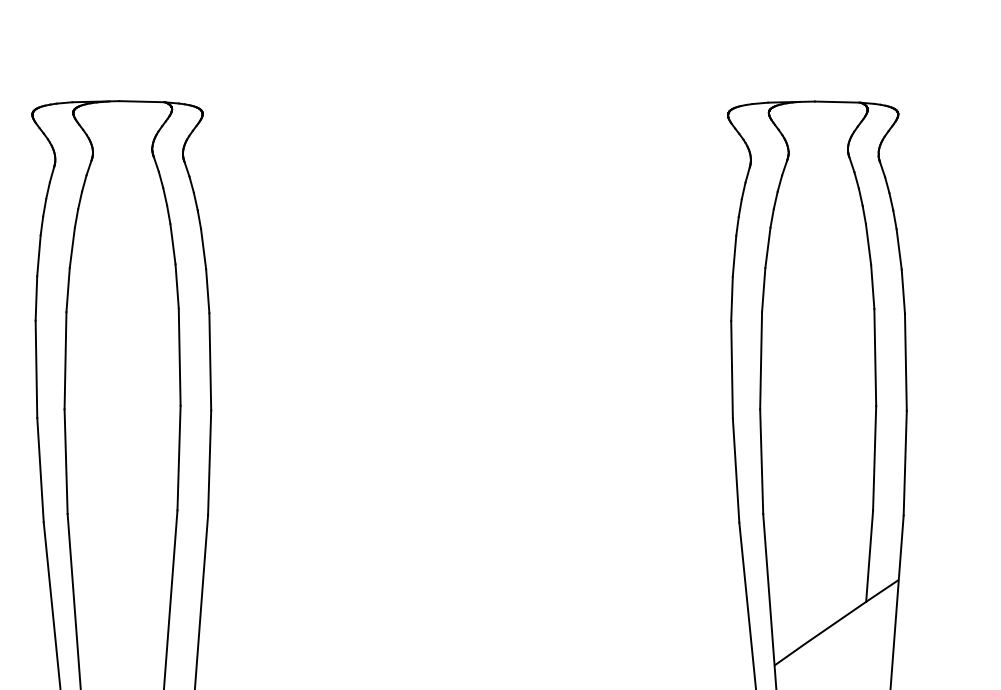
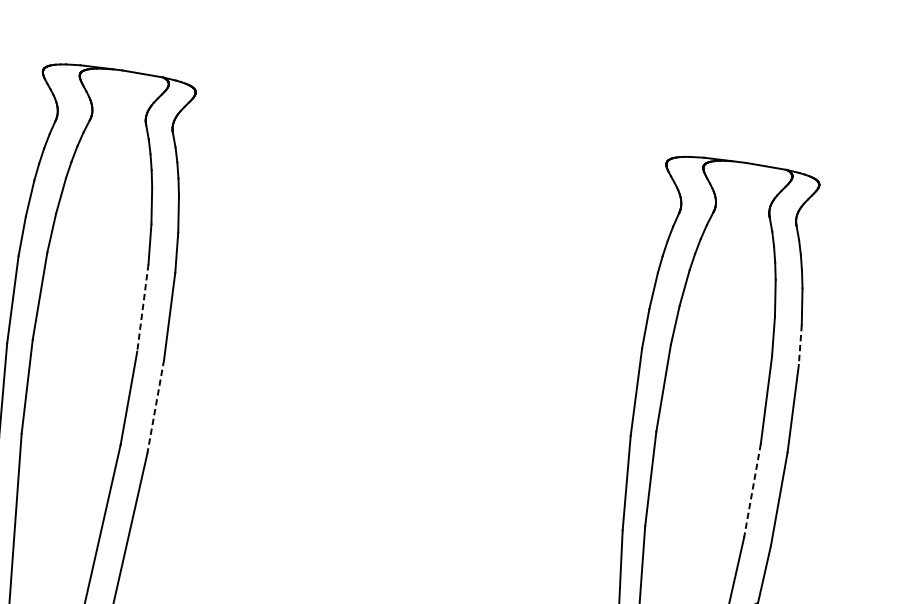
line: (903, 292) -> (800, 345), solid -> dashed
line: (179, 357) -> (142, 308), solid -> dashed
line: (874, 458) -> (752, 490), solid -> dashed
line: (209, 463) -> (155, 407), solid -> dashed

